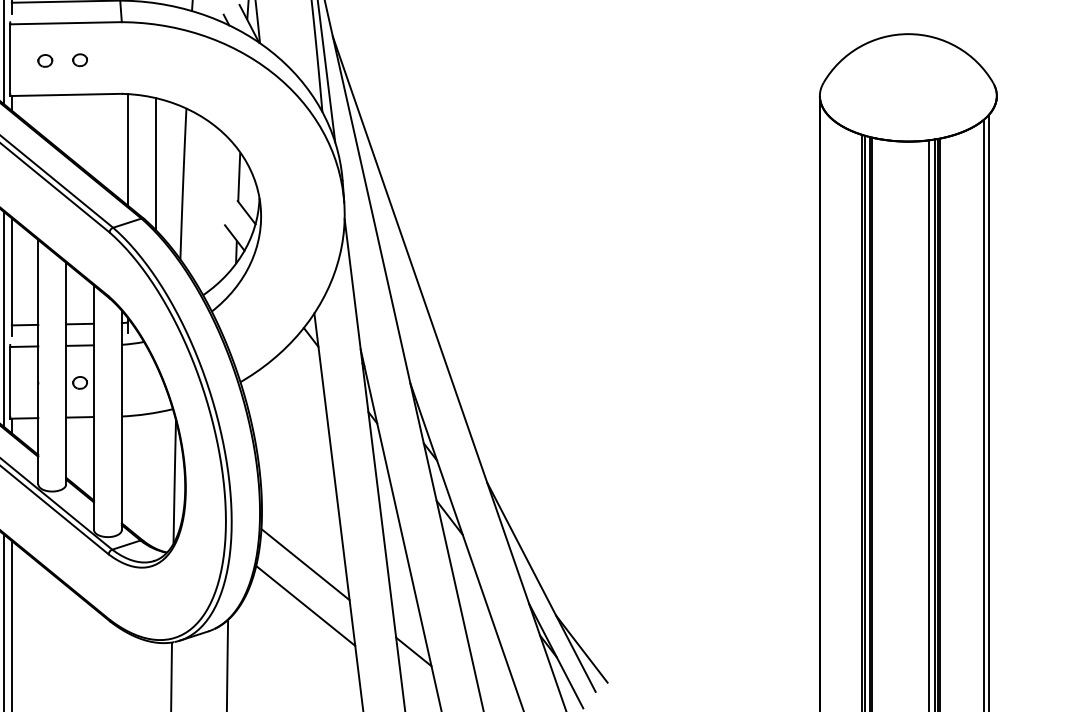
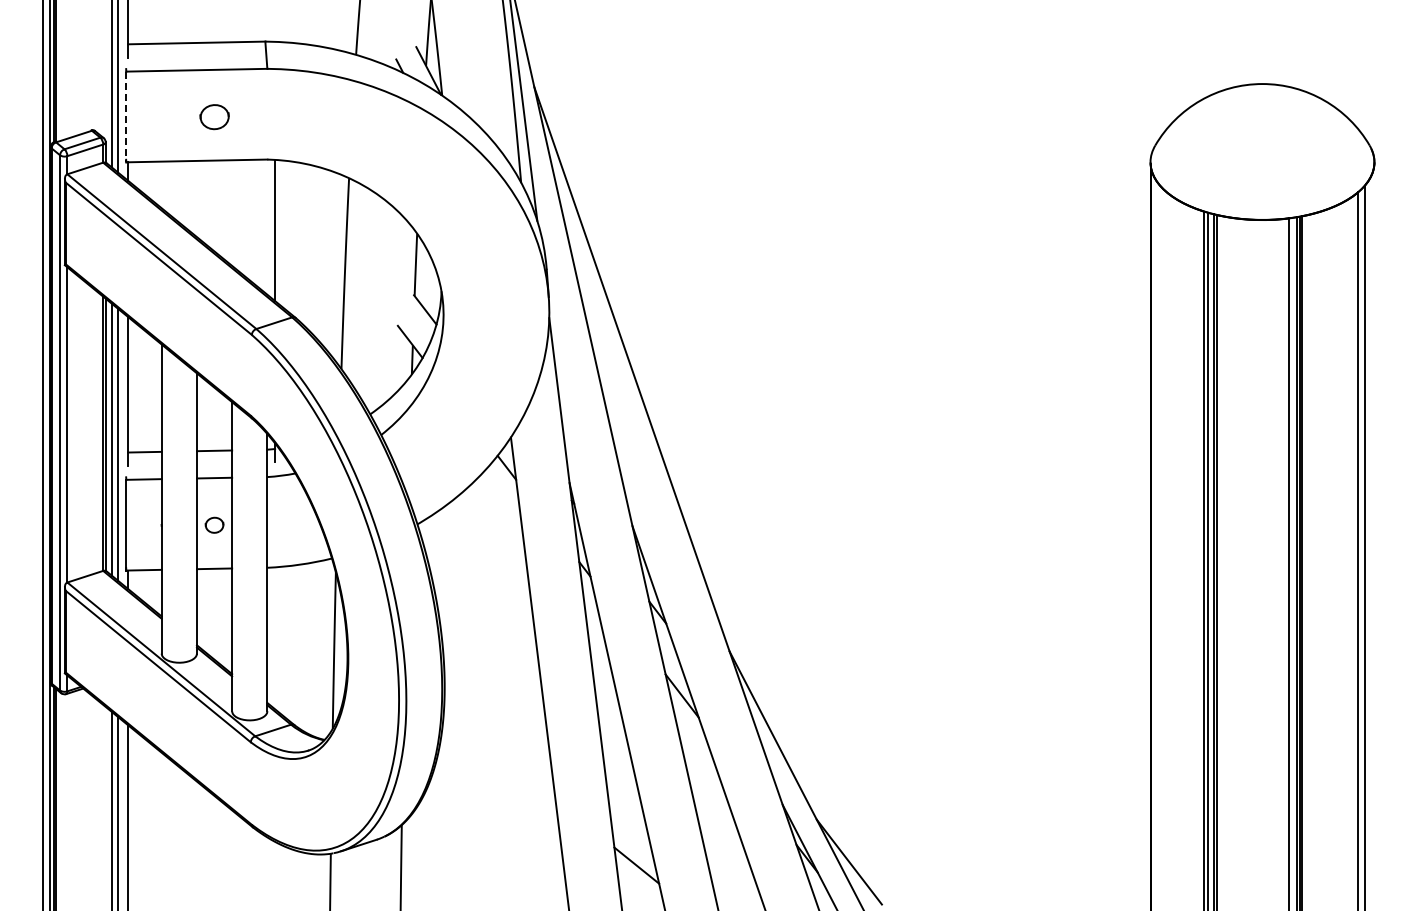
part: (80, 59) -> (214, 116), size x1.6
line: (10, 60) -> (126, 117), solid -> dashed
part: (45, 60) -> (170, 117), removed
line: (155, 163) -> (310, 247), removed
line: (305, 564) -> (499, 755), removed
line: (305, 605) -> (499, 806), removed

